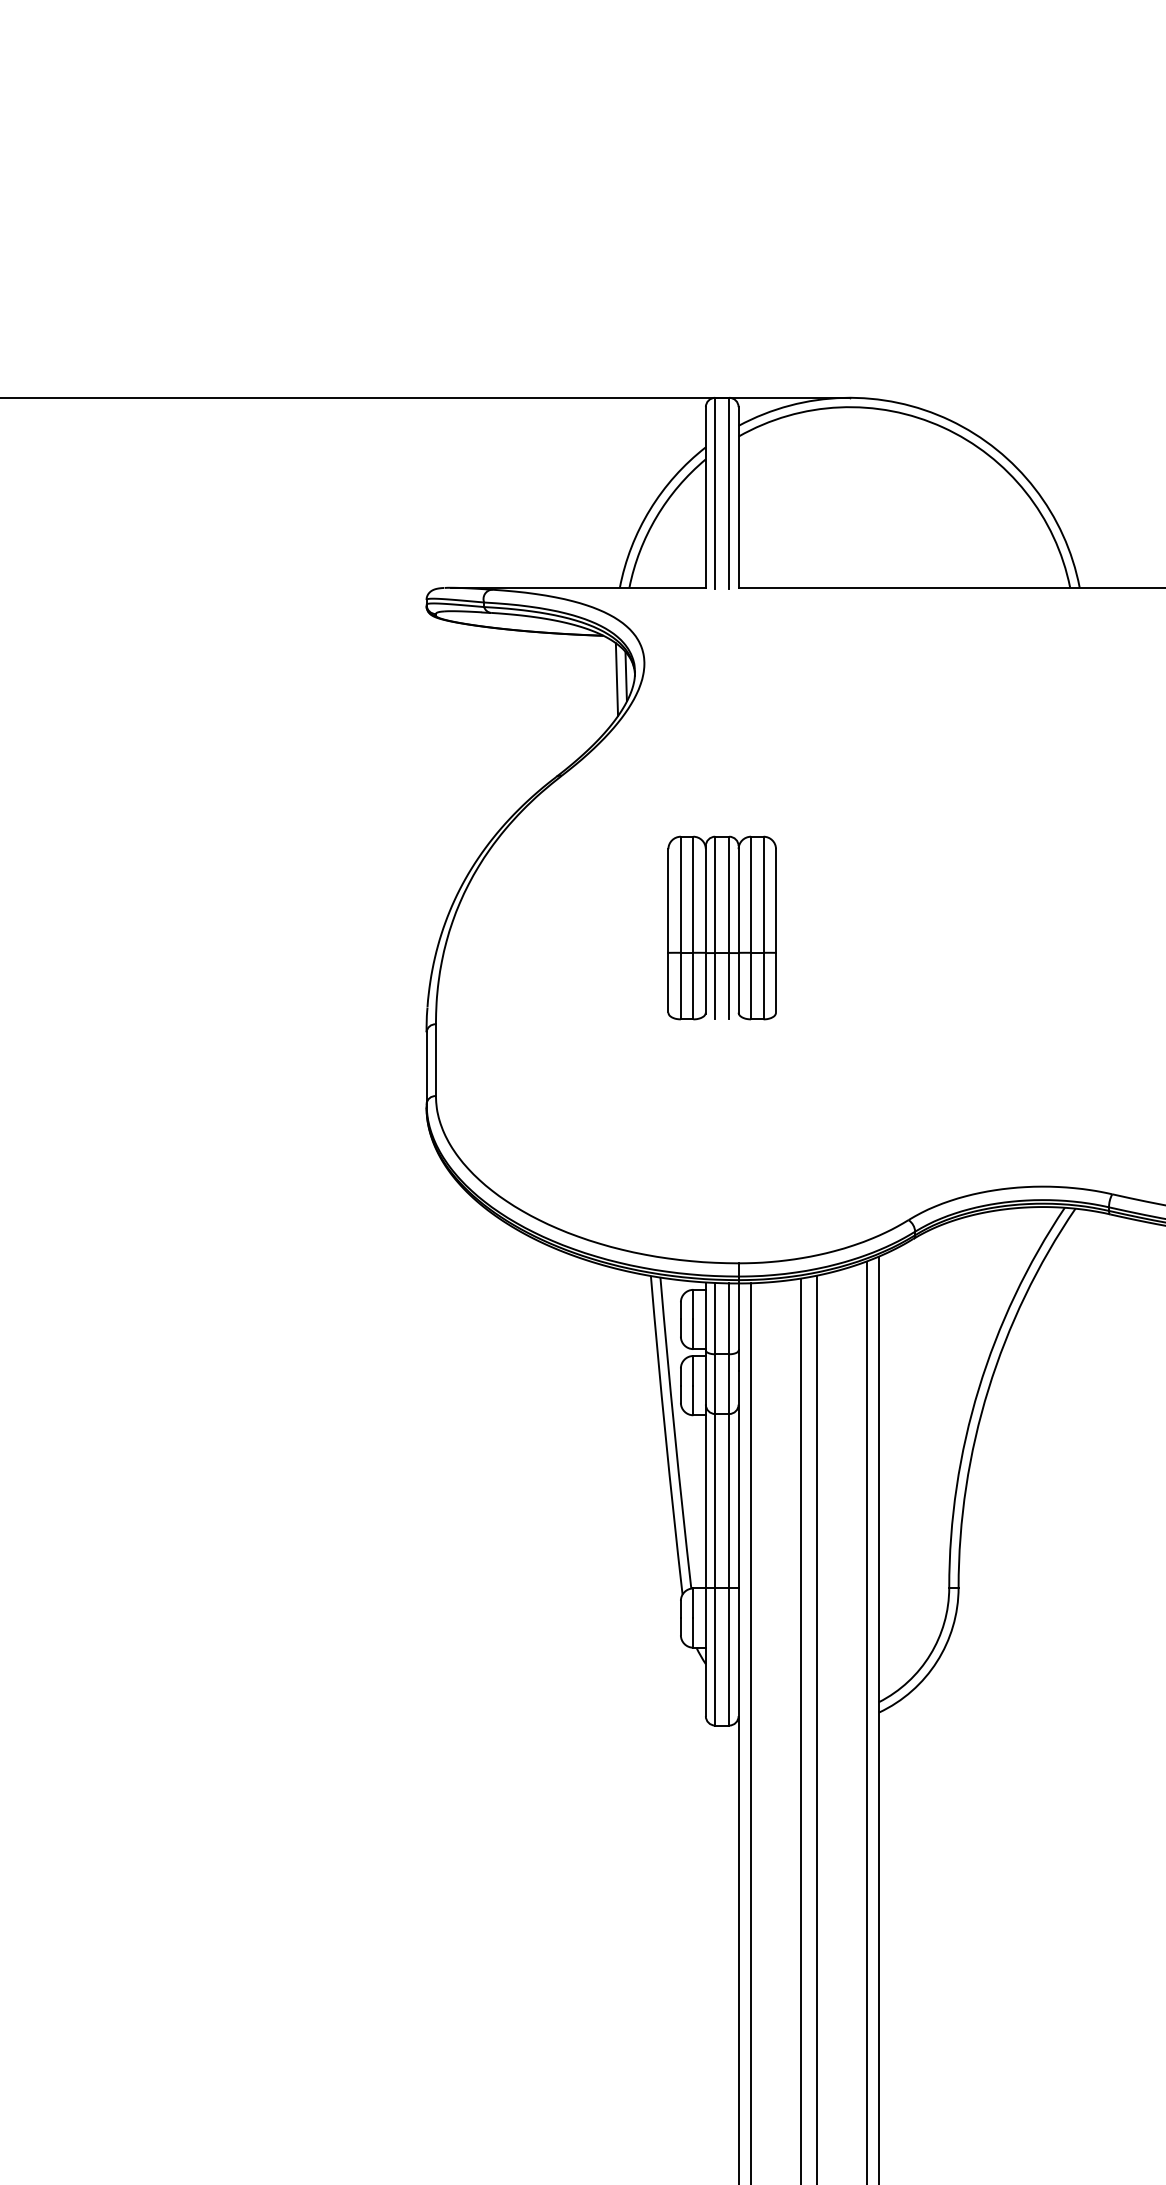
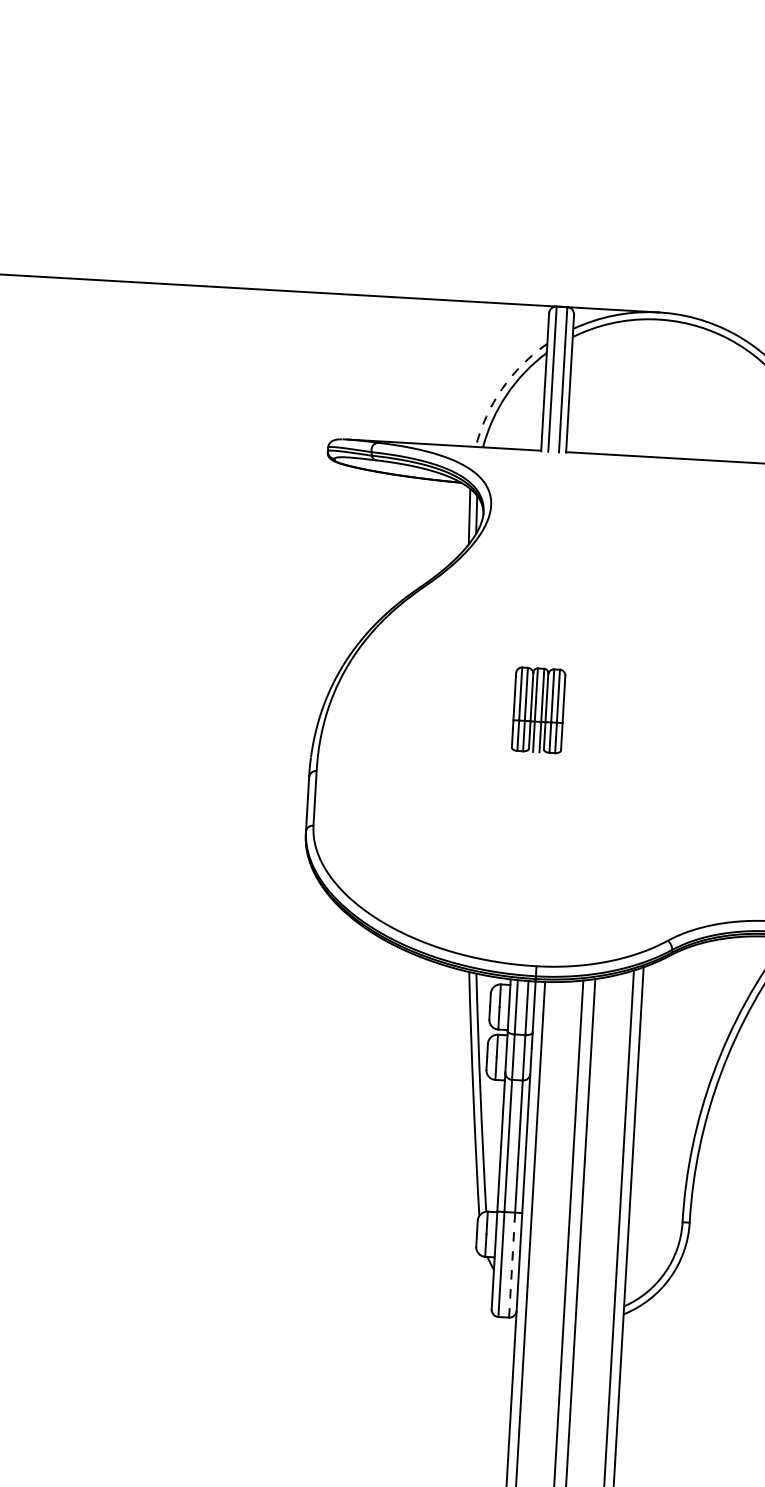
arc: (650, 509) -> (502, 388), solid -> dashed
part: (721, 927) -> (538, 709), size x0.6
line: (729, 1656) -> (512, 1265), solid -> dashed

